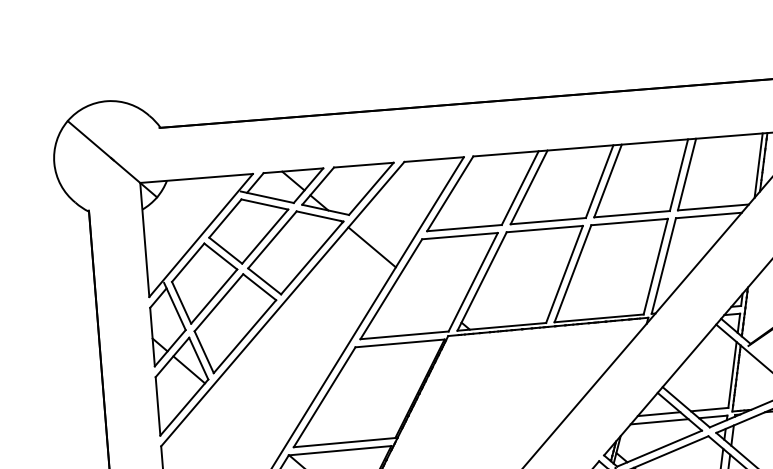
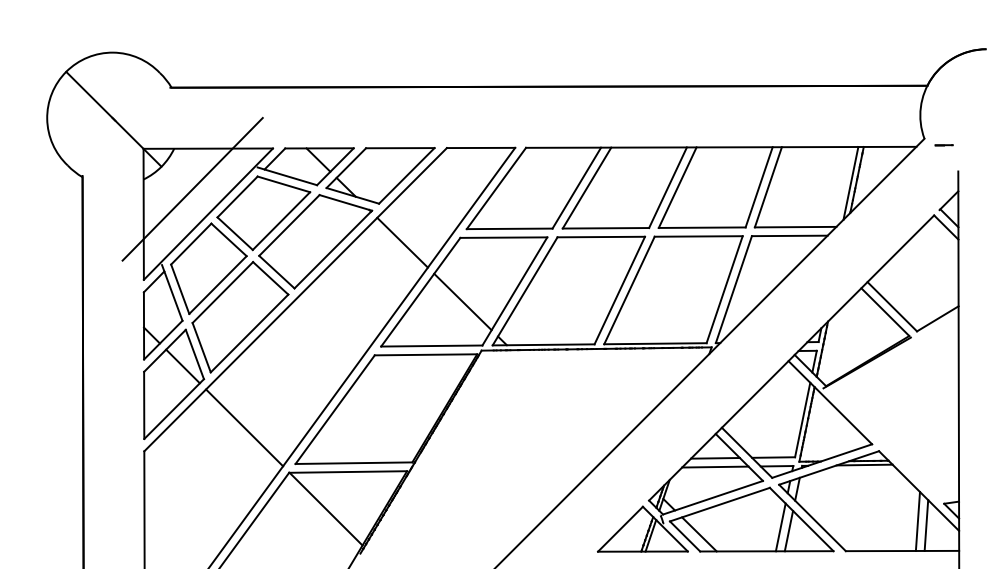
line: (185, 215) -> (192, 189), added
line: (428, 294) -> (462, 301), added
line: (246, 418) -> (244, 427), added

